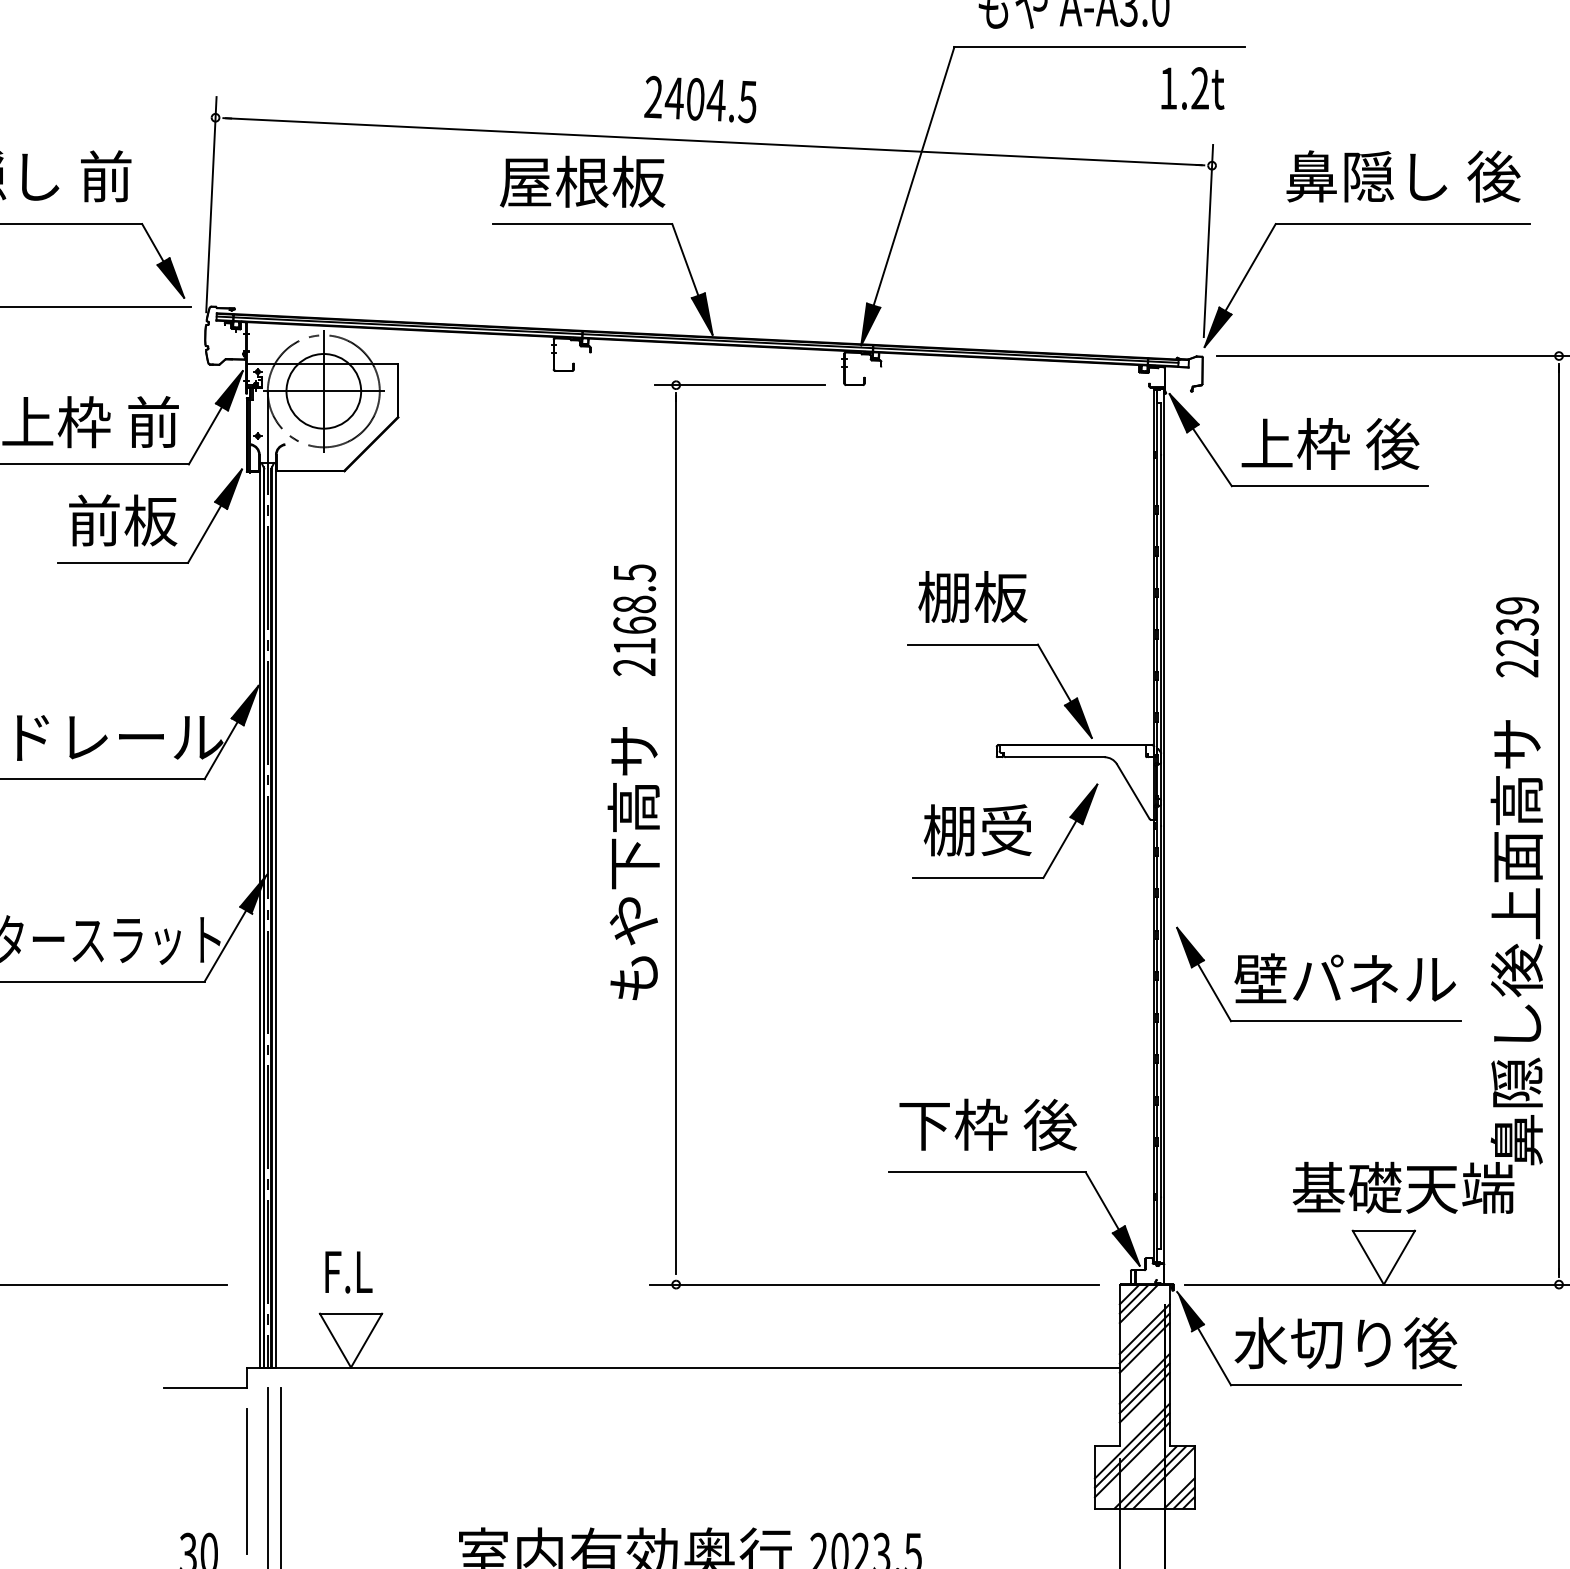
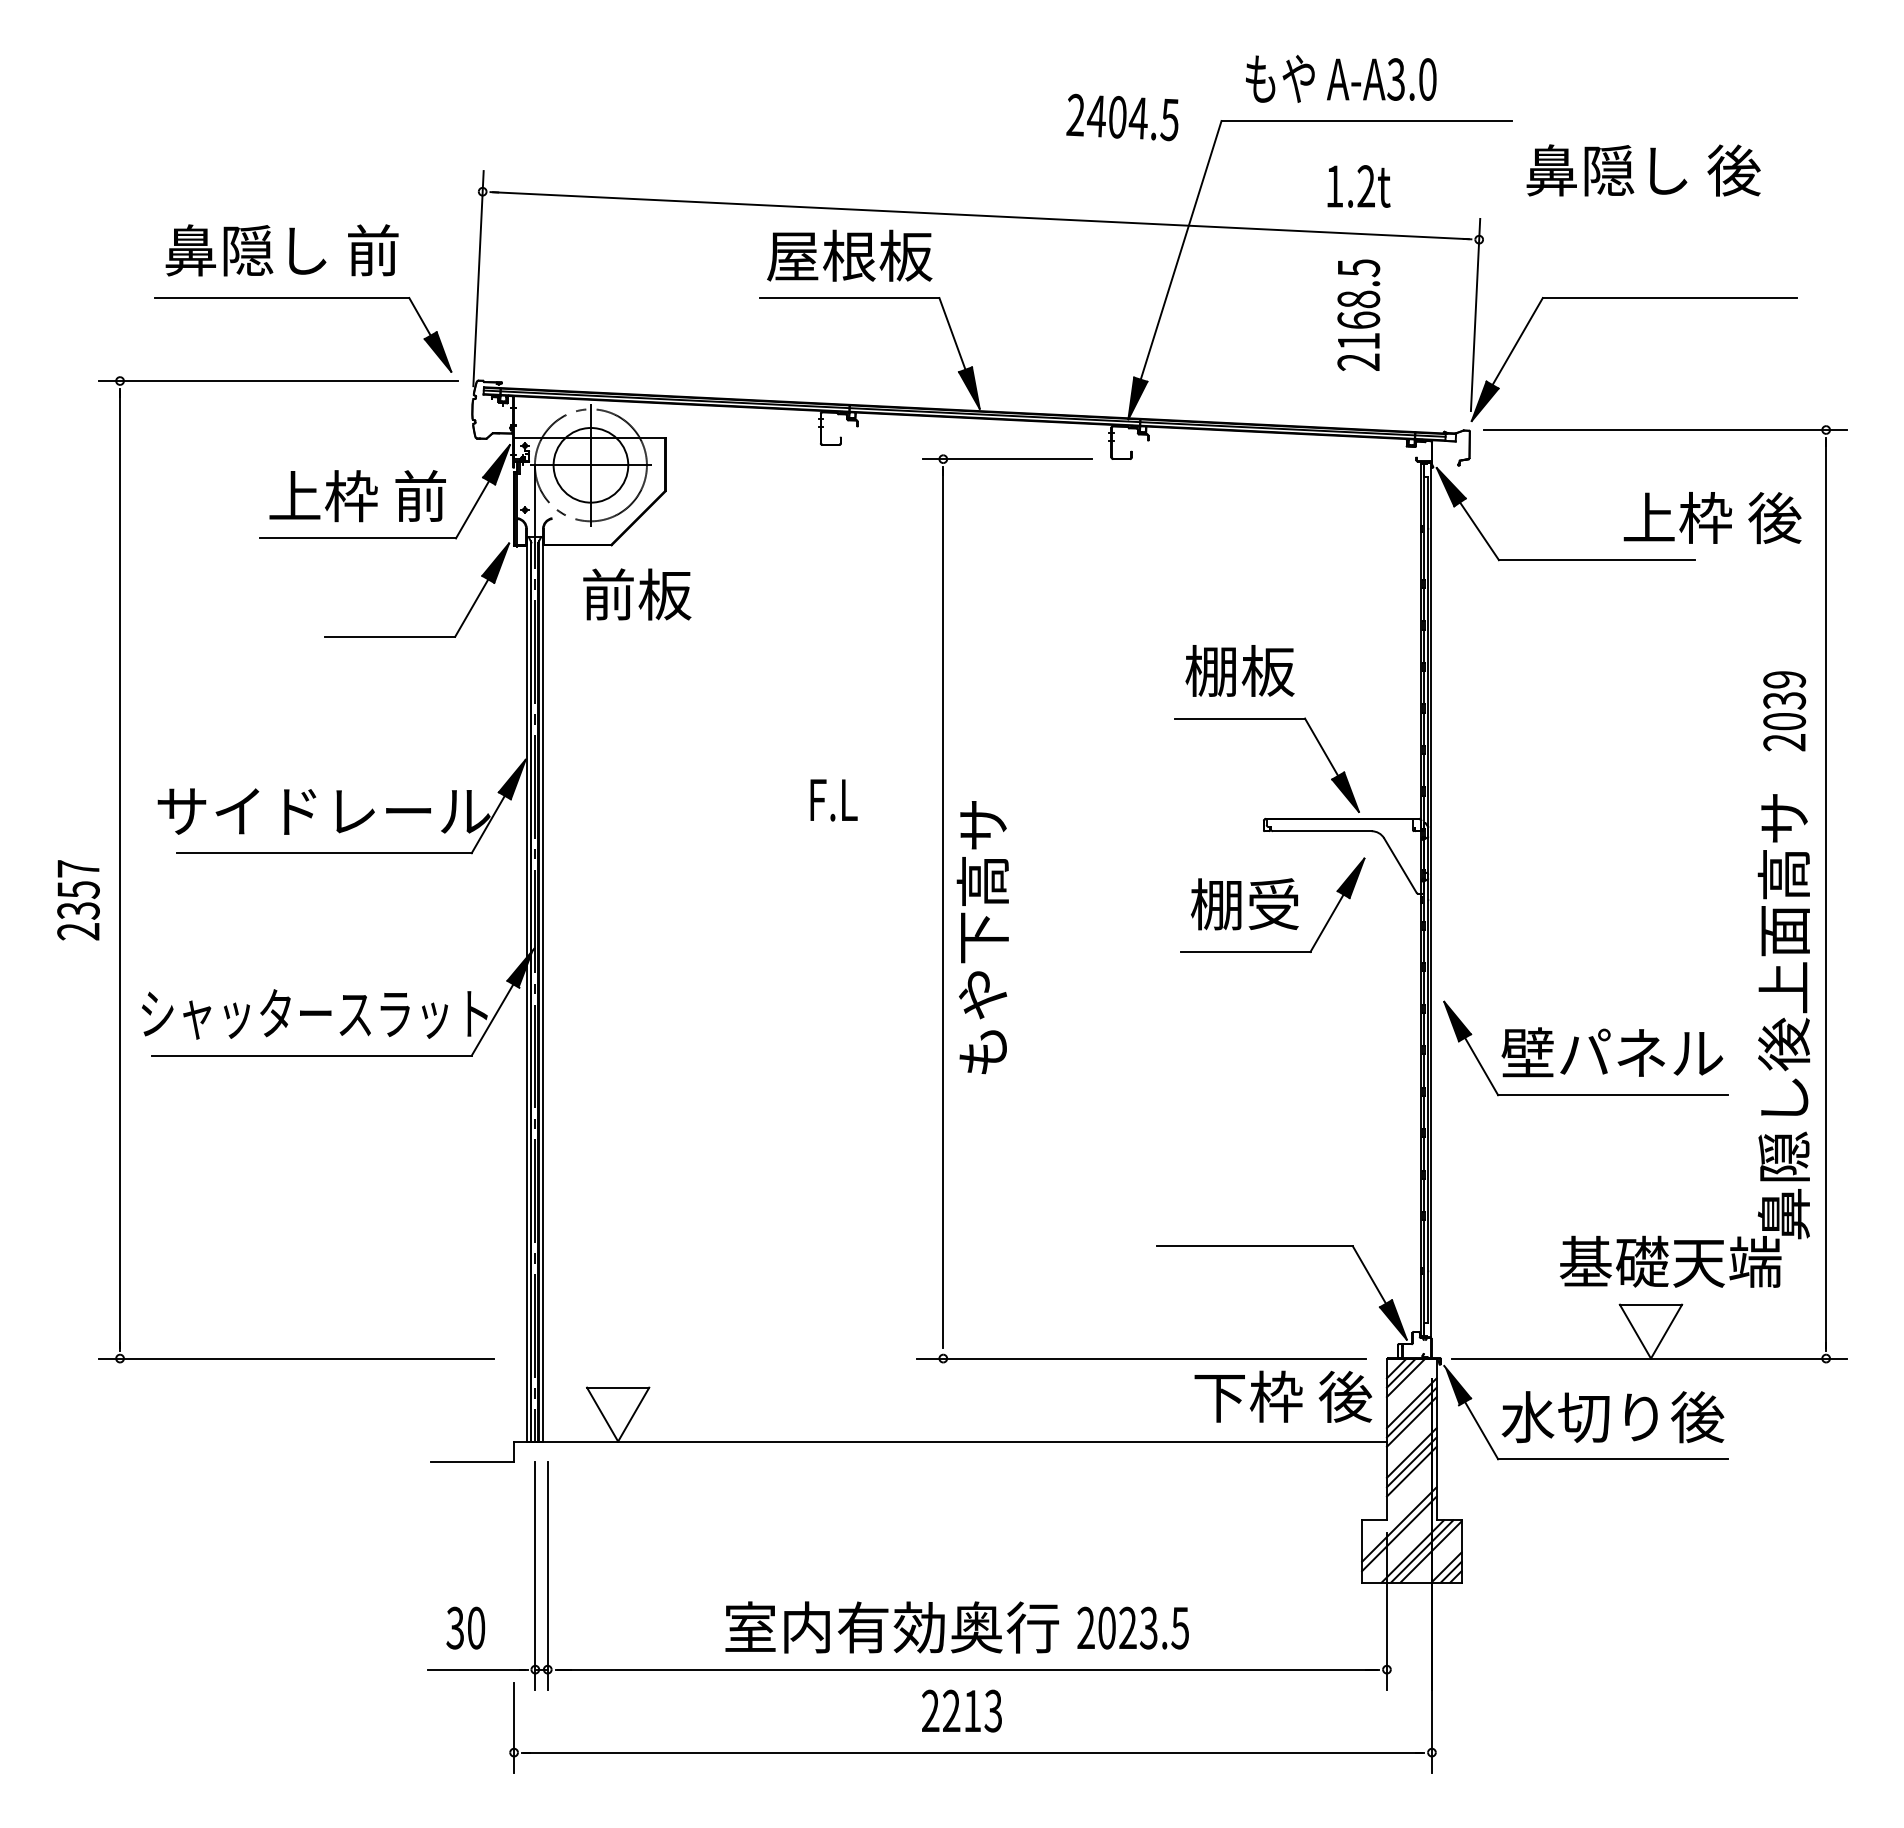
text: (1192, 88) -> (1358, 186), moved
text: (700, 99) -> (1122, 117), moved
text: (1403, 176) -> (1643, 170), moved
text: (1330, 444) -> (1712, 518), moved
text: (123, 520) -> (637, 594), moved
text: (634, 619) -> (1358, 314), moved
text: (1517, 647) -> (1784, 721), 2239 -> 2039
text: (633, 863) -> (982, 937), moved
text: (988, 1124) -> (1283, 1396), moved
text: (348, 1272) -> (833, 800), moved
line: (1132, 1440) -> (1399, 1514), removed
line: (247, 1481) -> (514, 1555), removed

